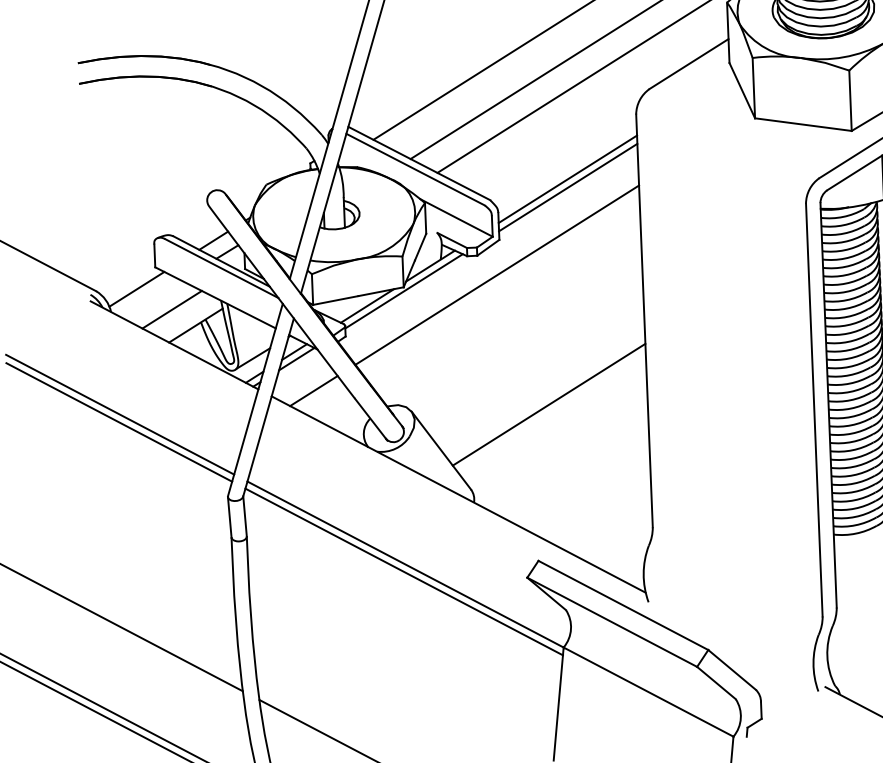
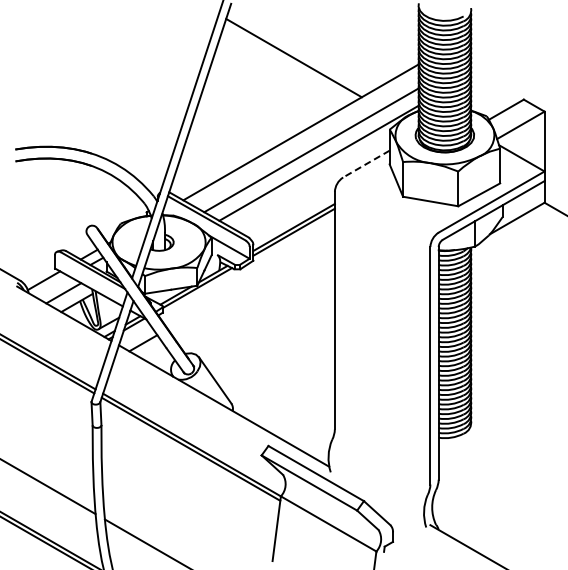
line: (689, 64) -> (366, 164), solid -> dashed
line: (495, 274) -> (250, 280), removed
line: (547, 404) -> (277, 356), removed

